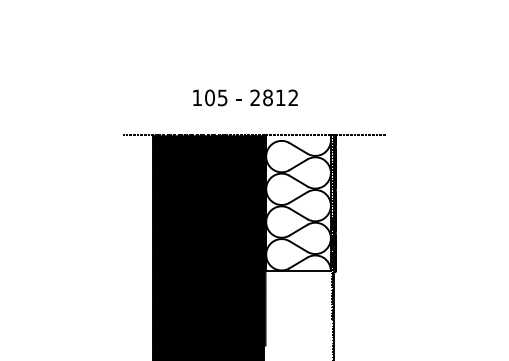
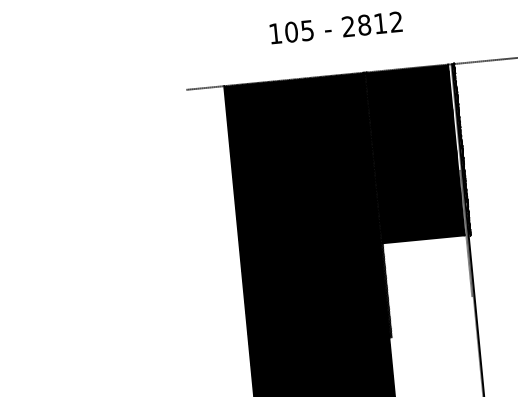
fill: (298, 203) -> (415, 154), added

